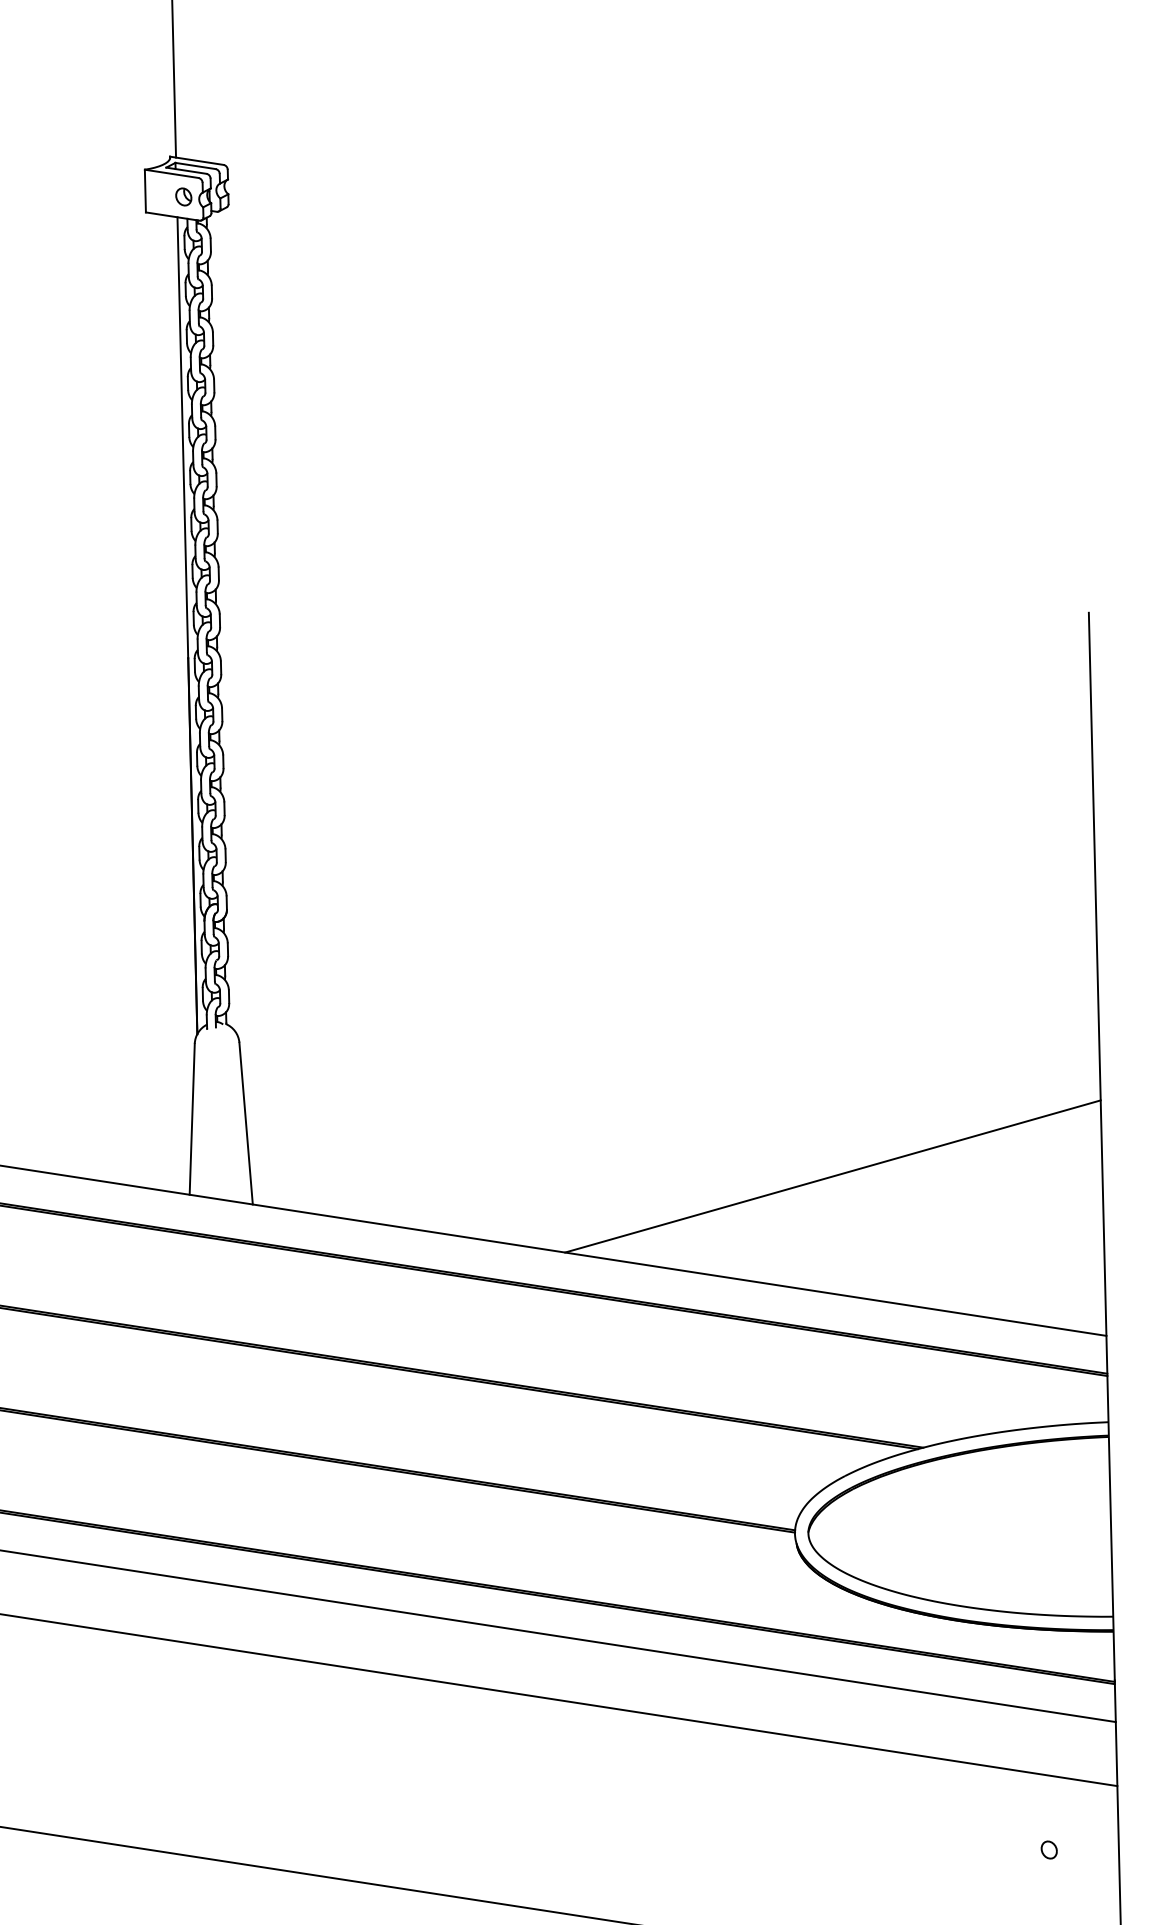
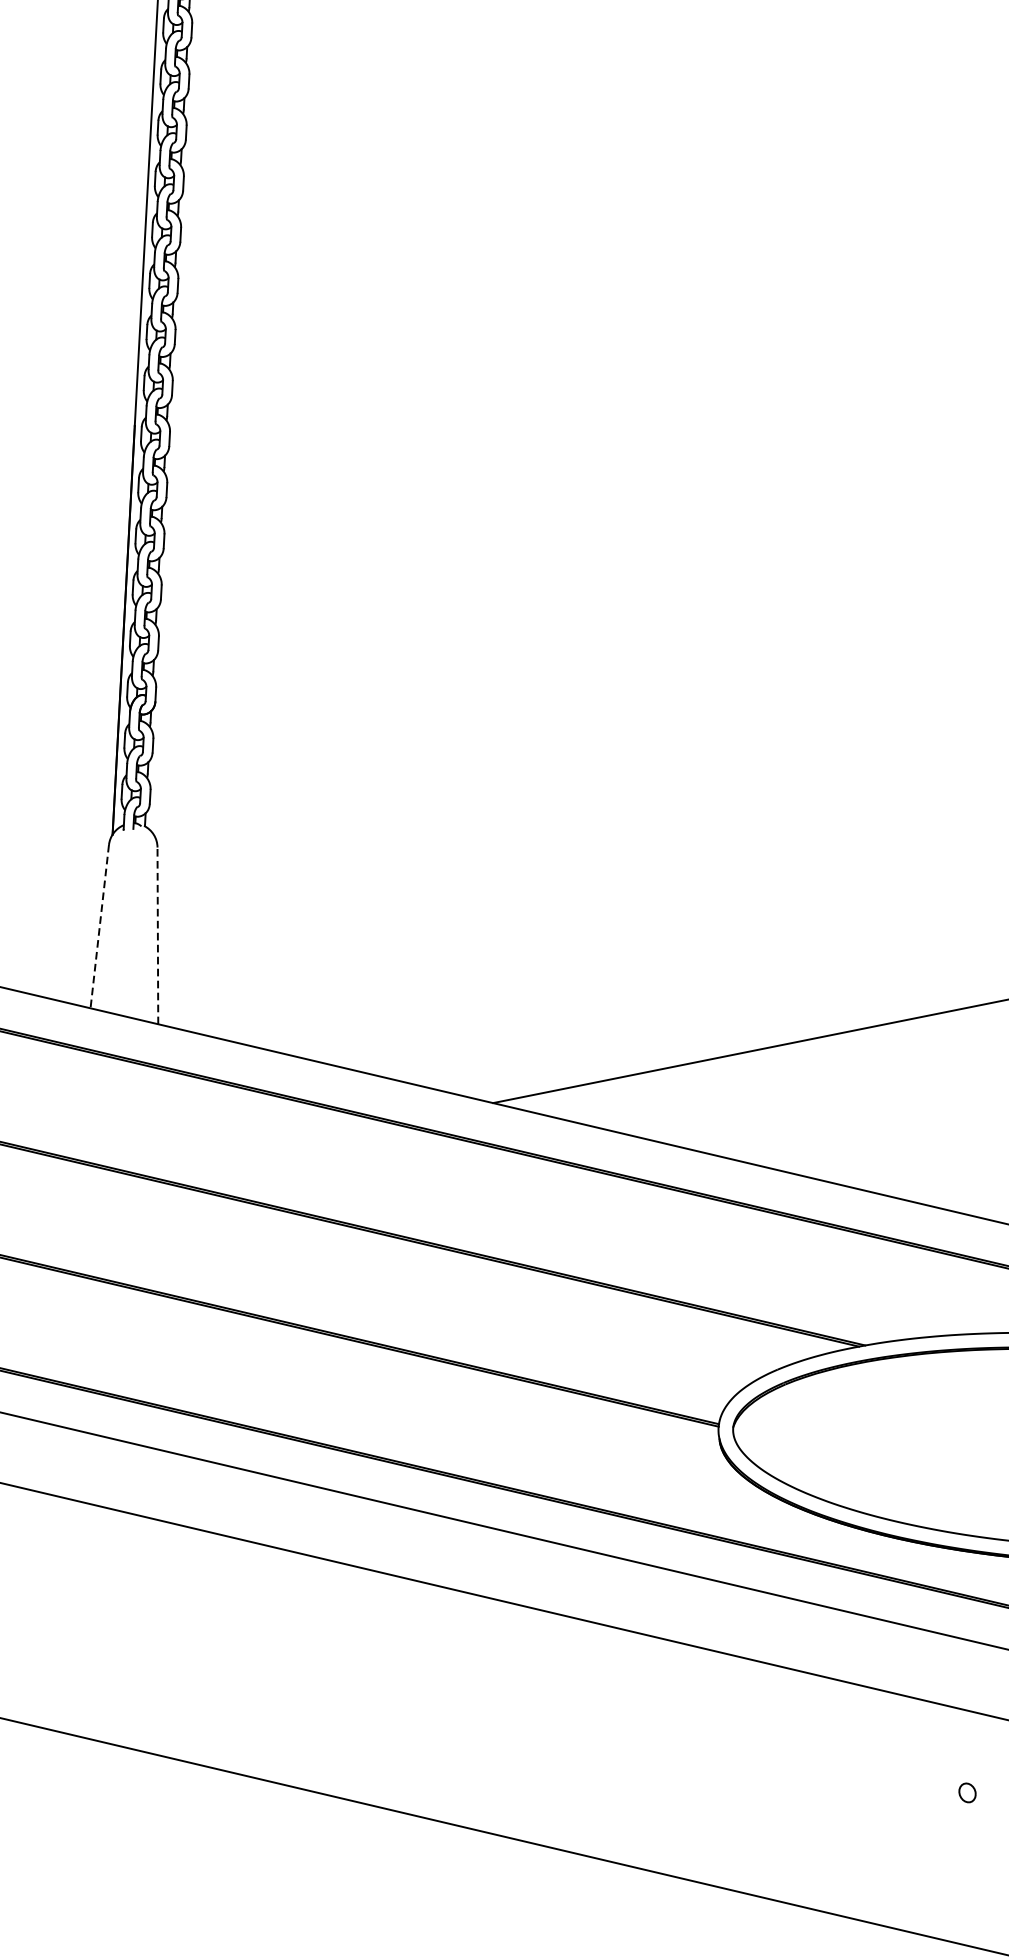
line: (192, 1119) -> (100, 926), solid -> dashed
line: (246, 1123) -> (158, 935), solid -> dashed

